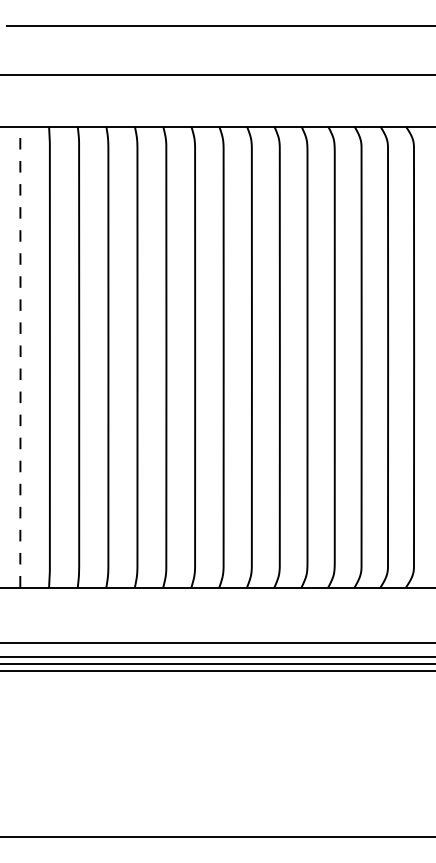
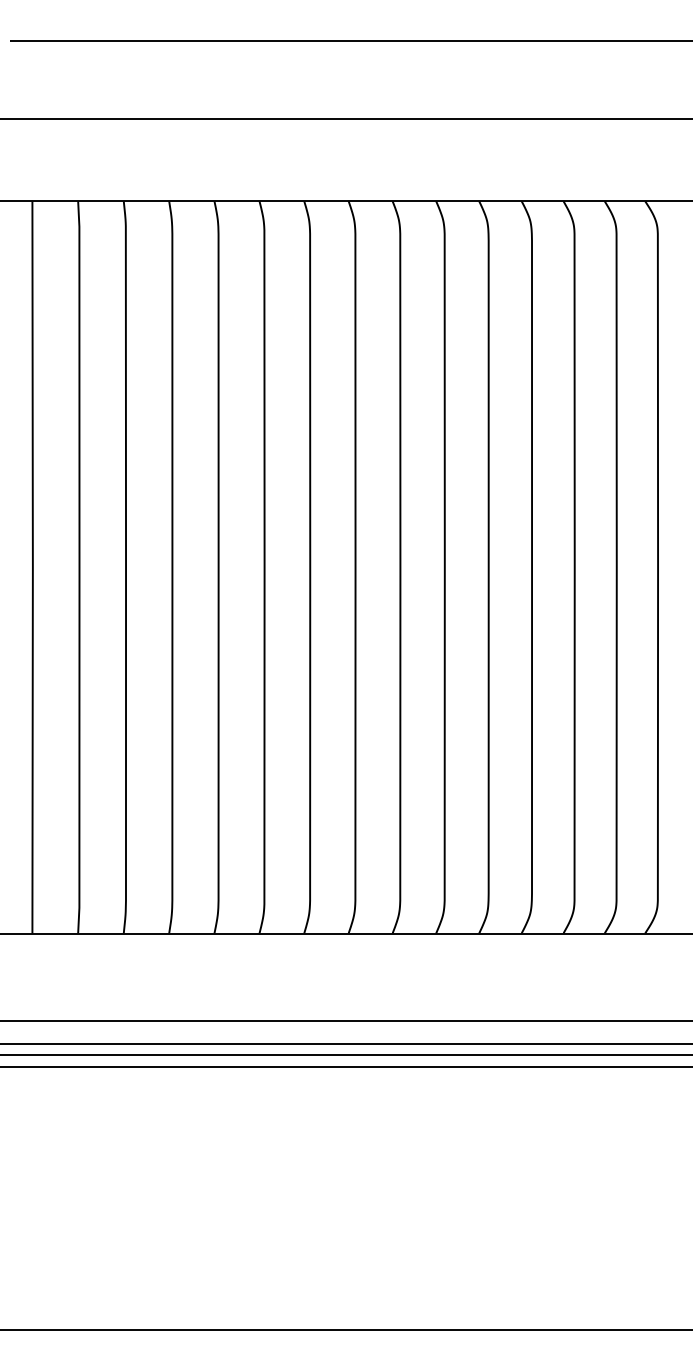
line: (20, 357) -> (32, 567), dashed -> solid

